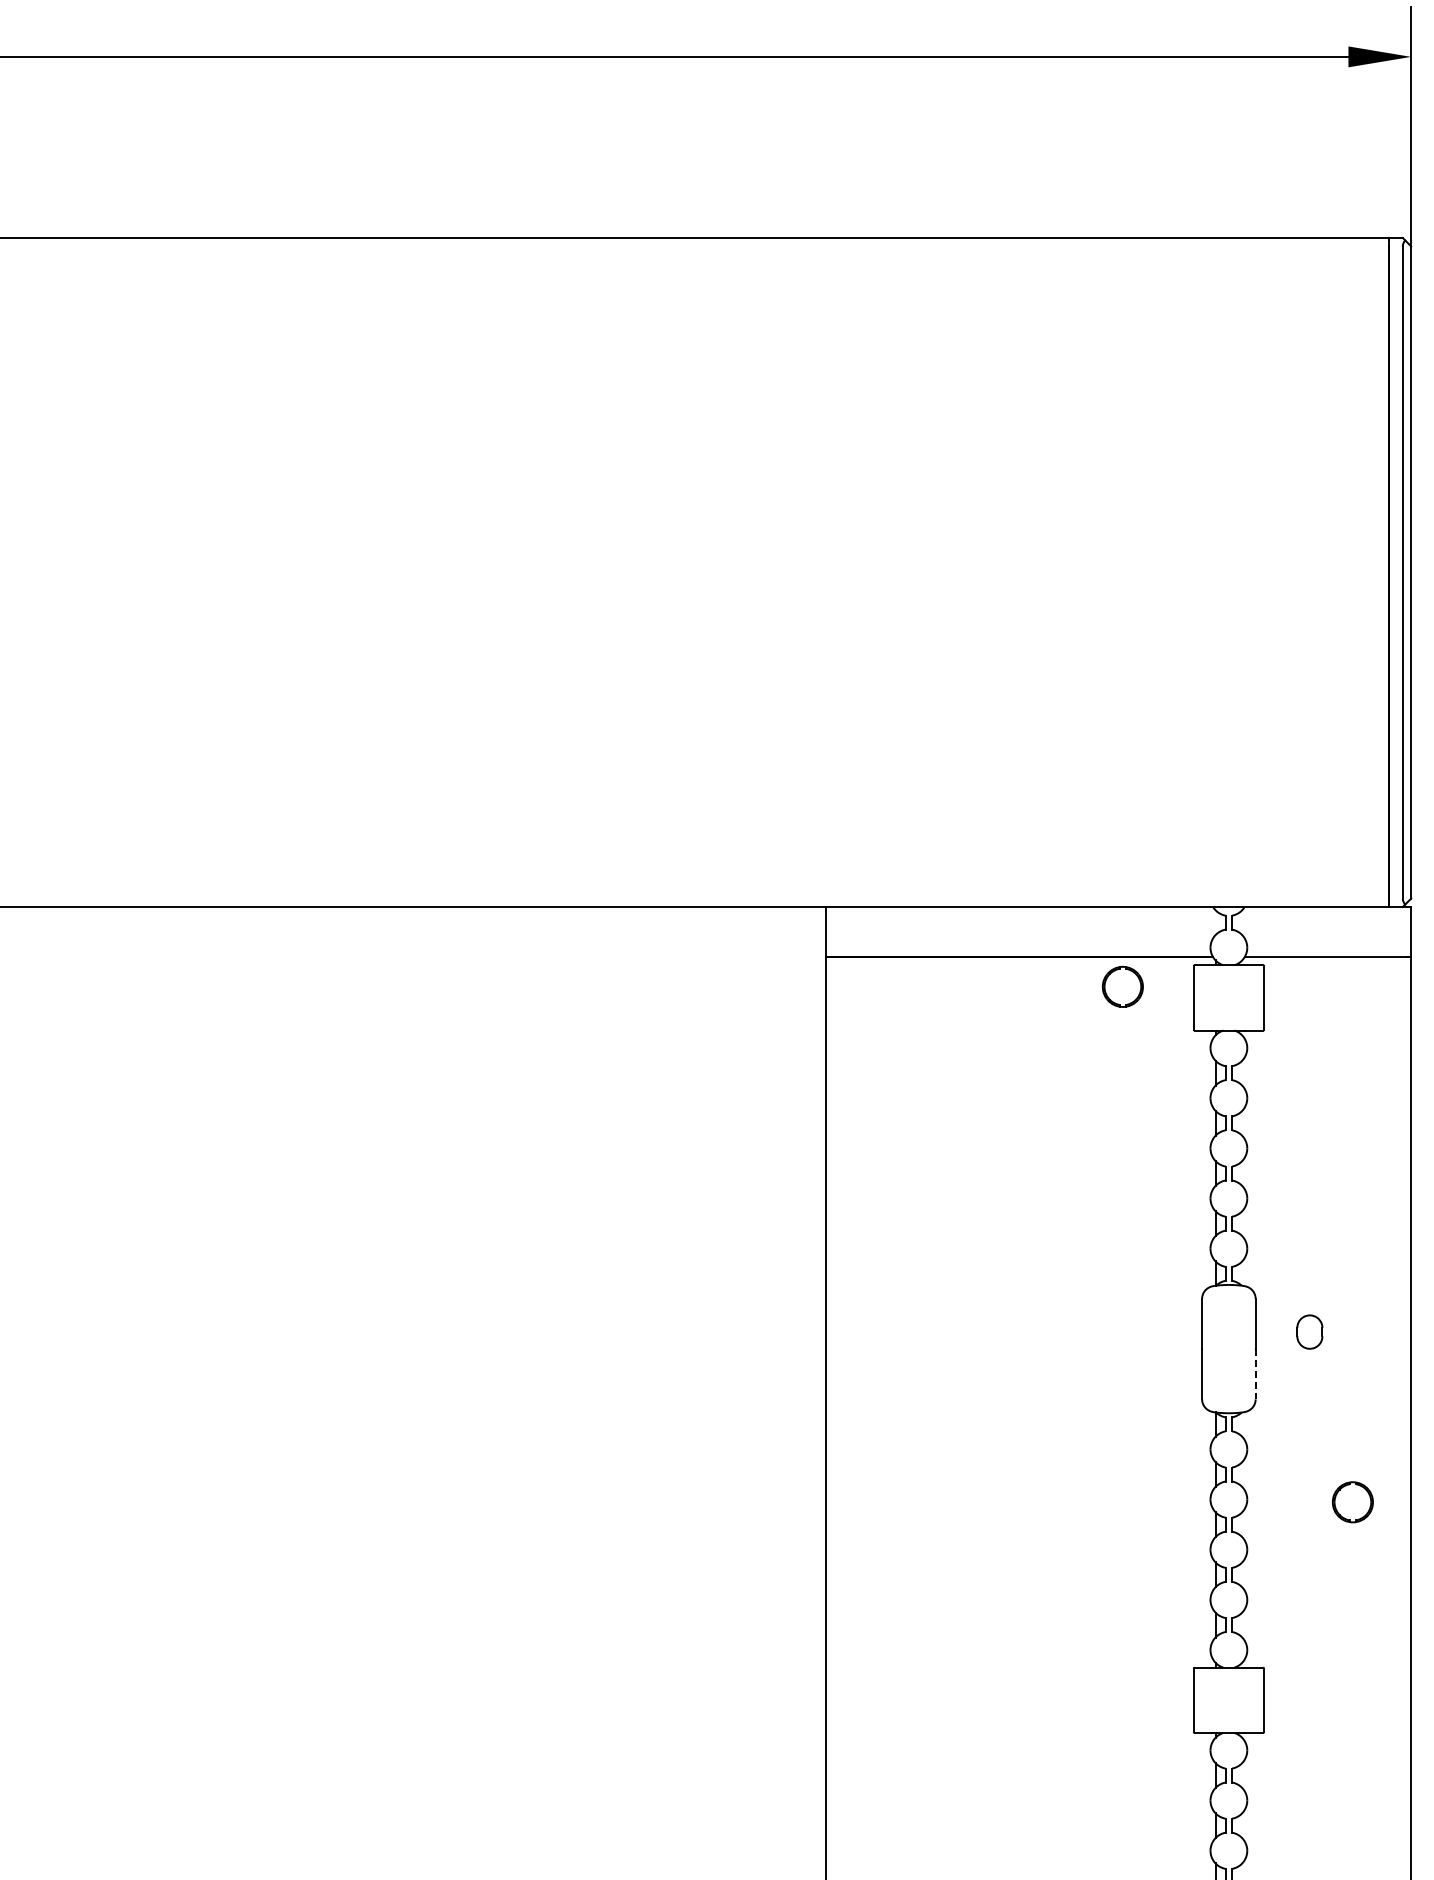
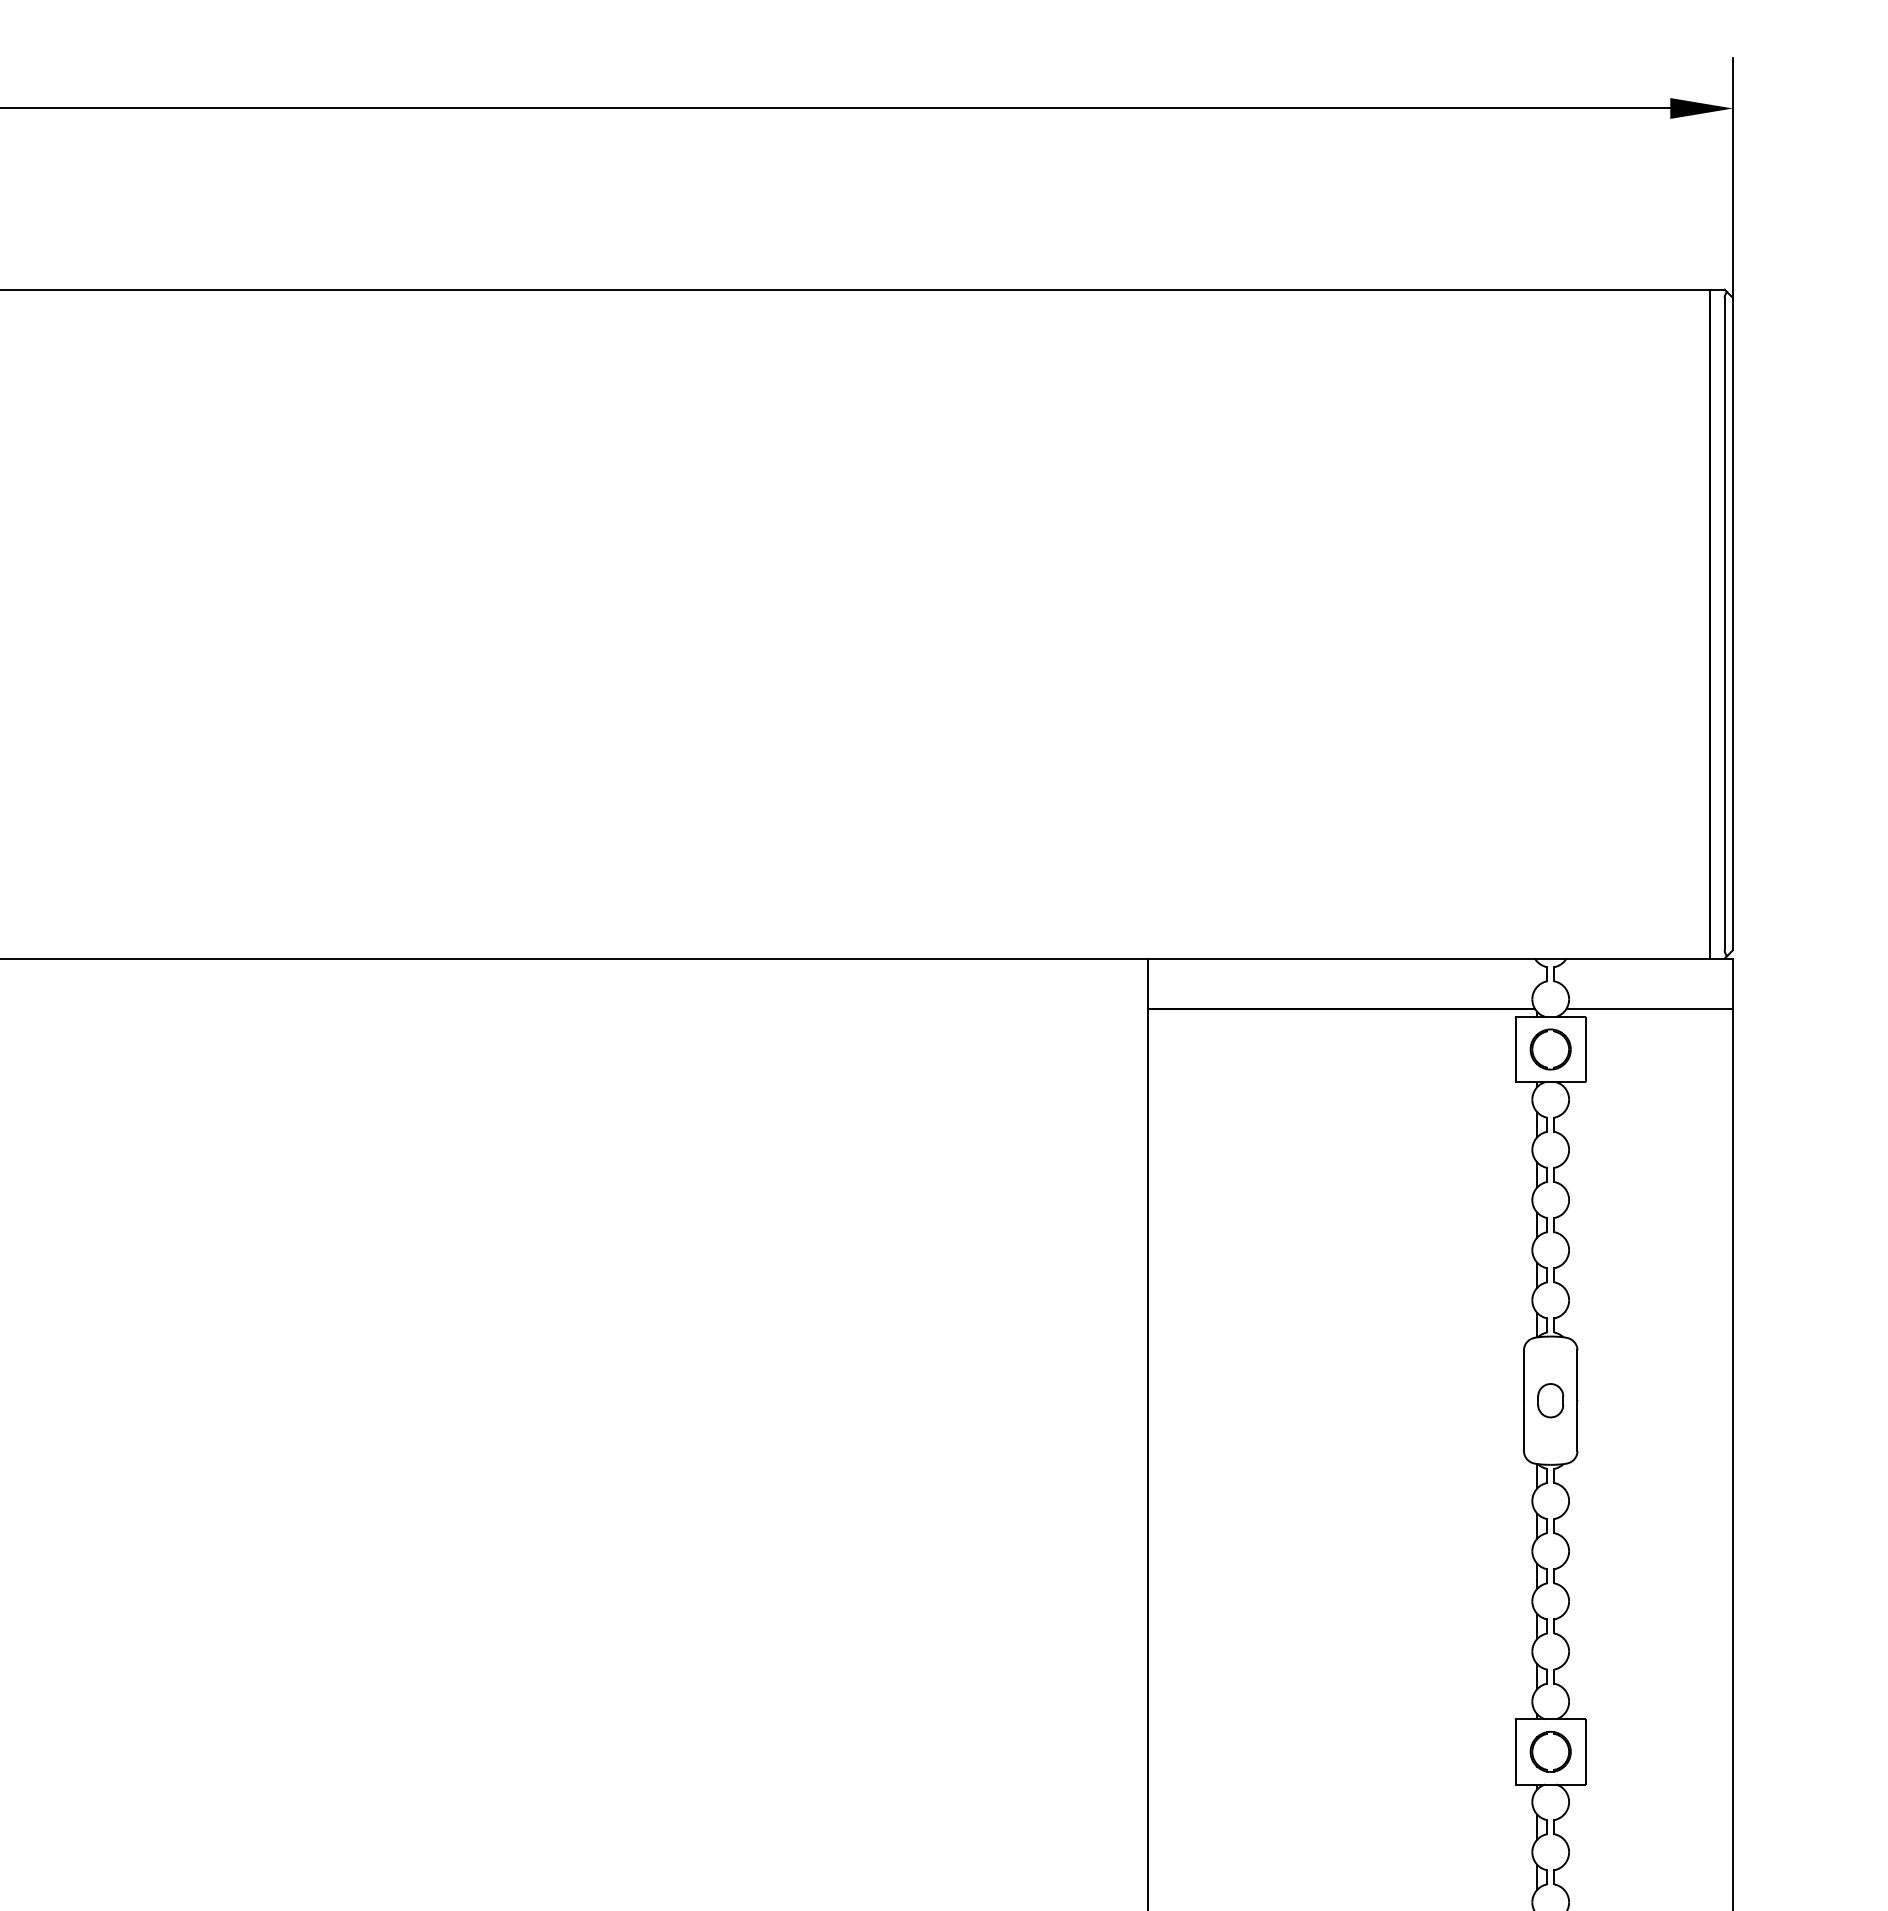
part: (1122, 986) -> (1550, 1049), moved
part: (1309, 1331) -> (1550, 1400), moved
line: (1255, 1374) -> (1577, 1426), dashed -> solid
part: (1352, 1501) -> (1550, 1751), moved

